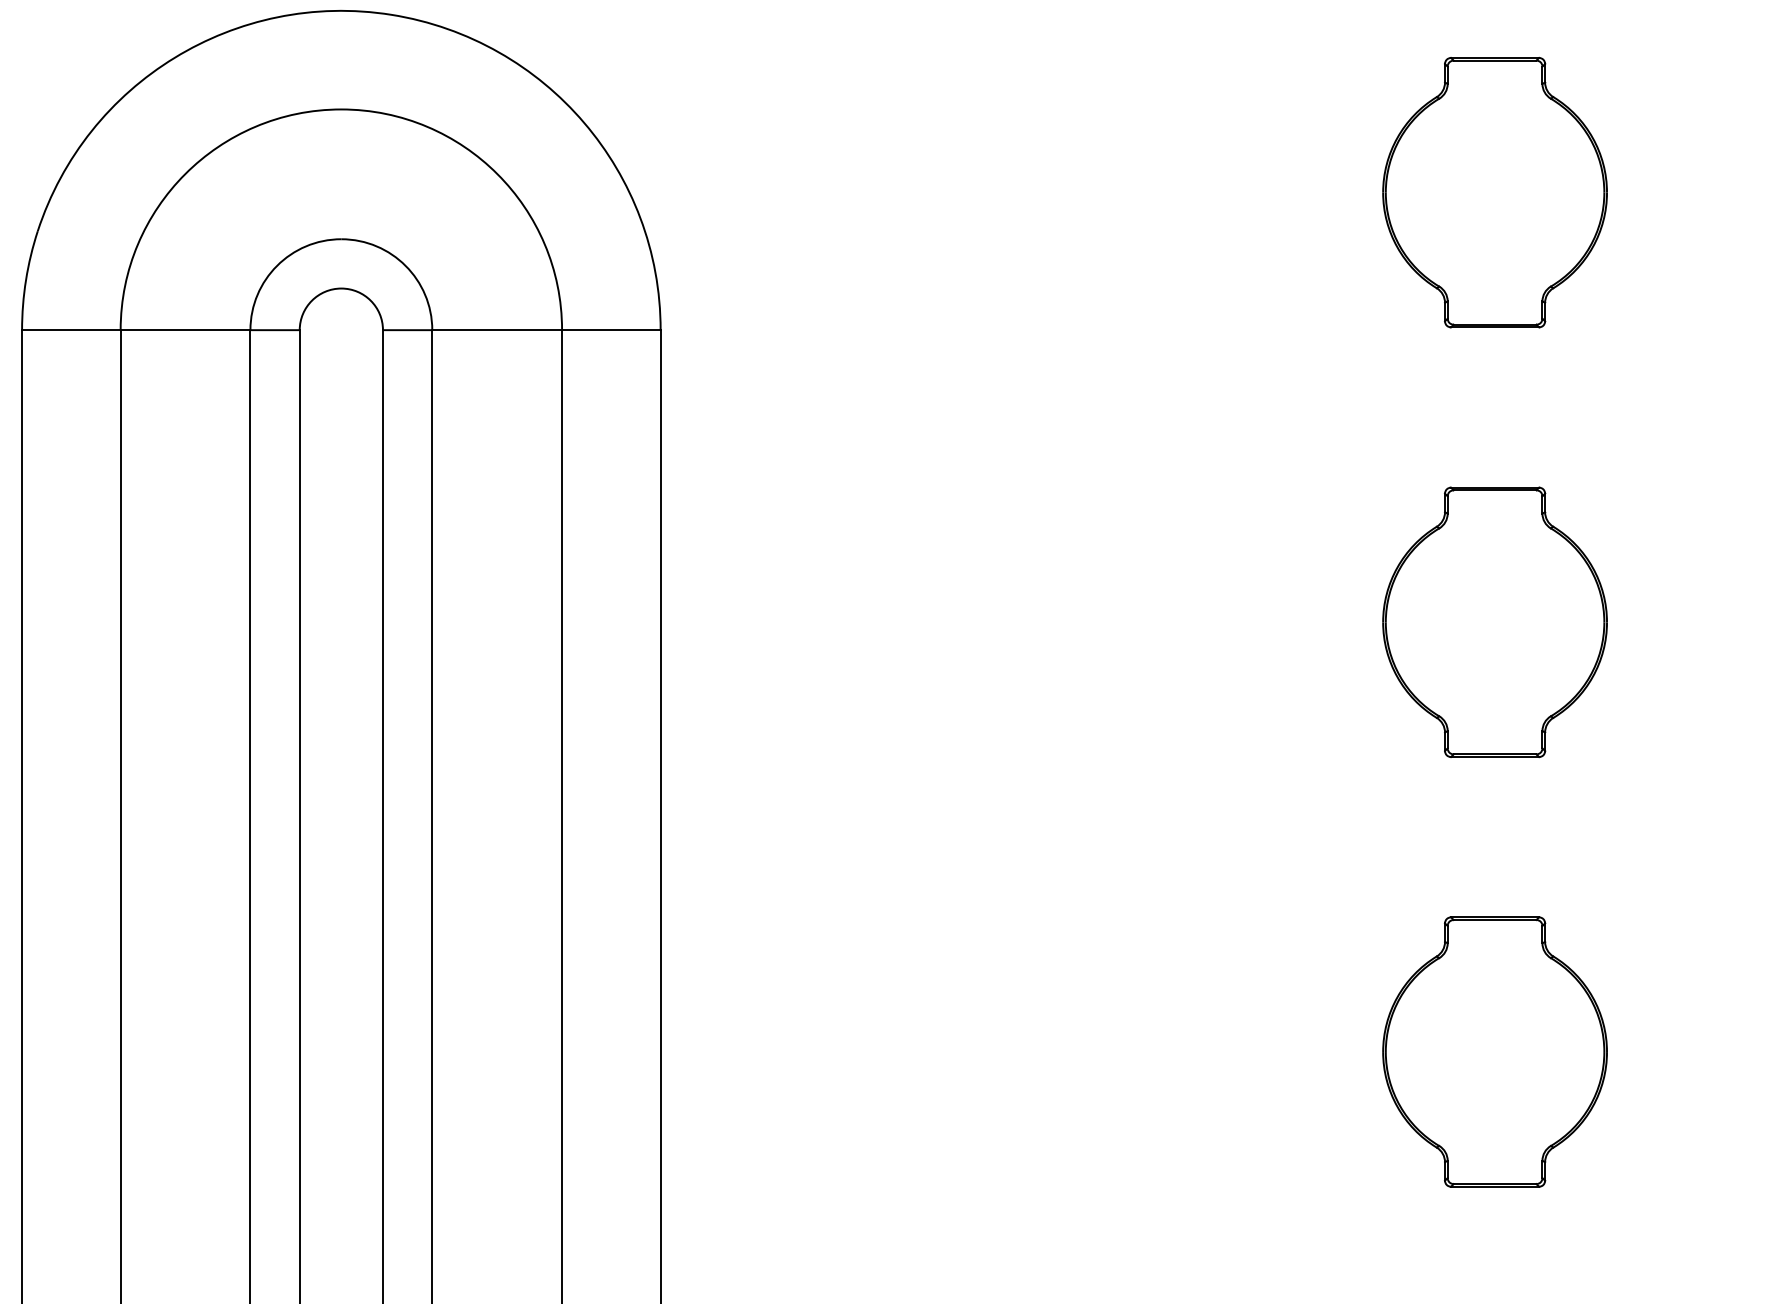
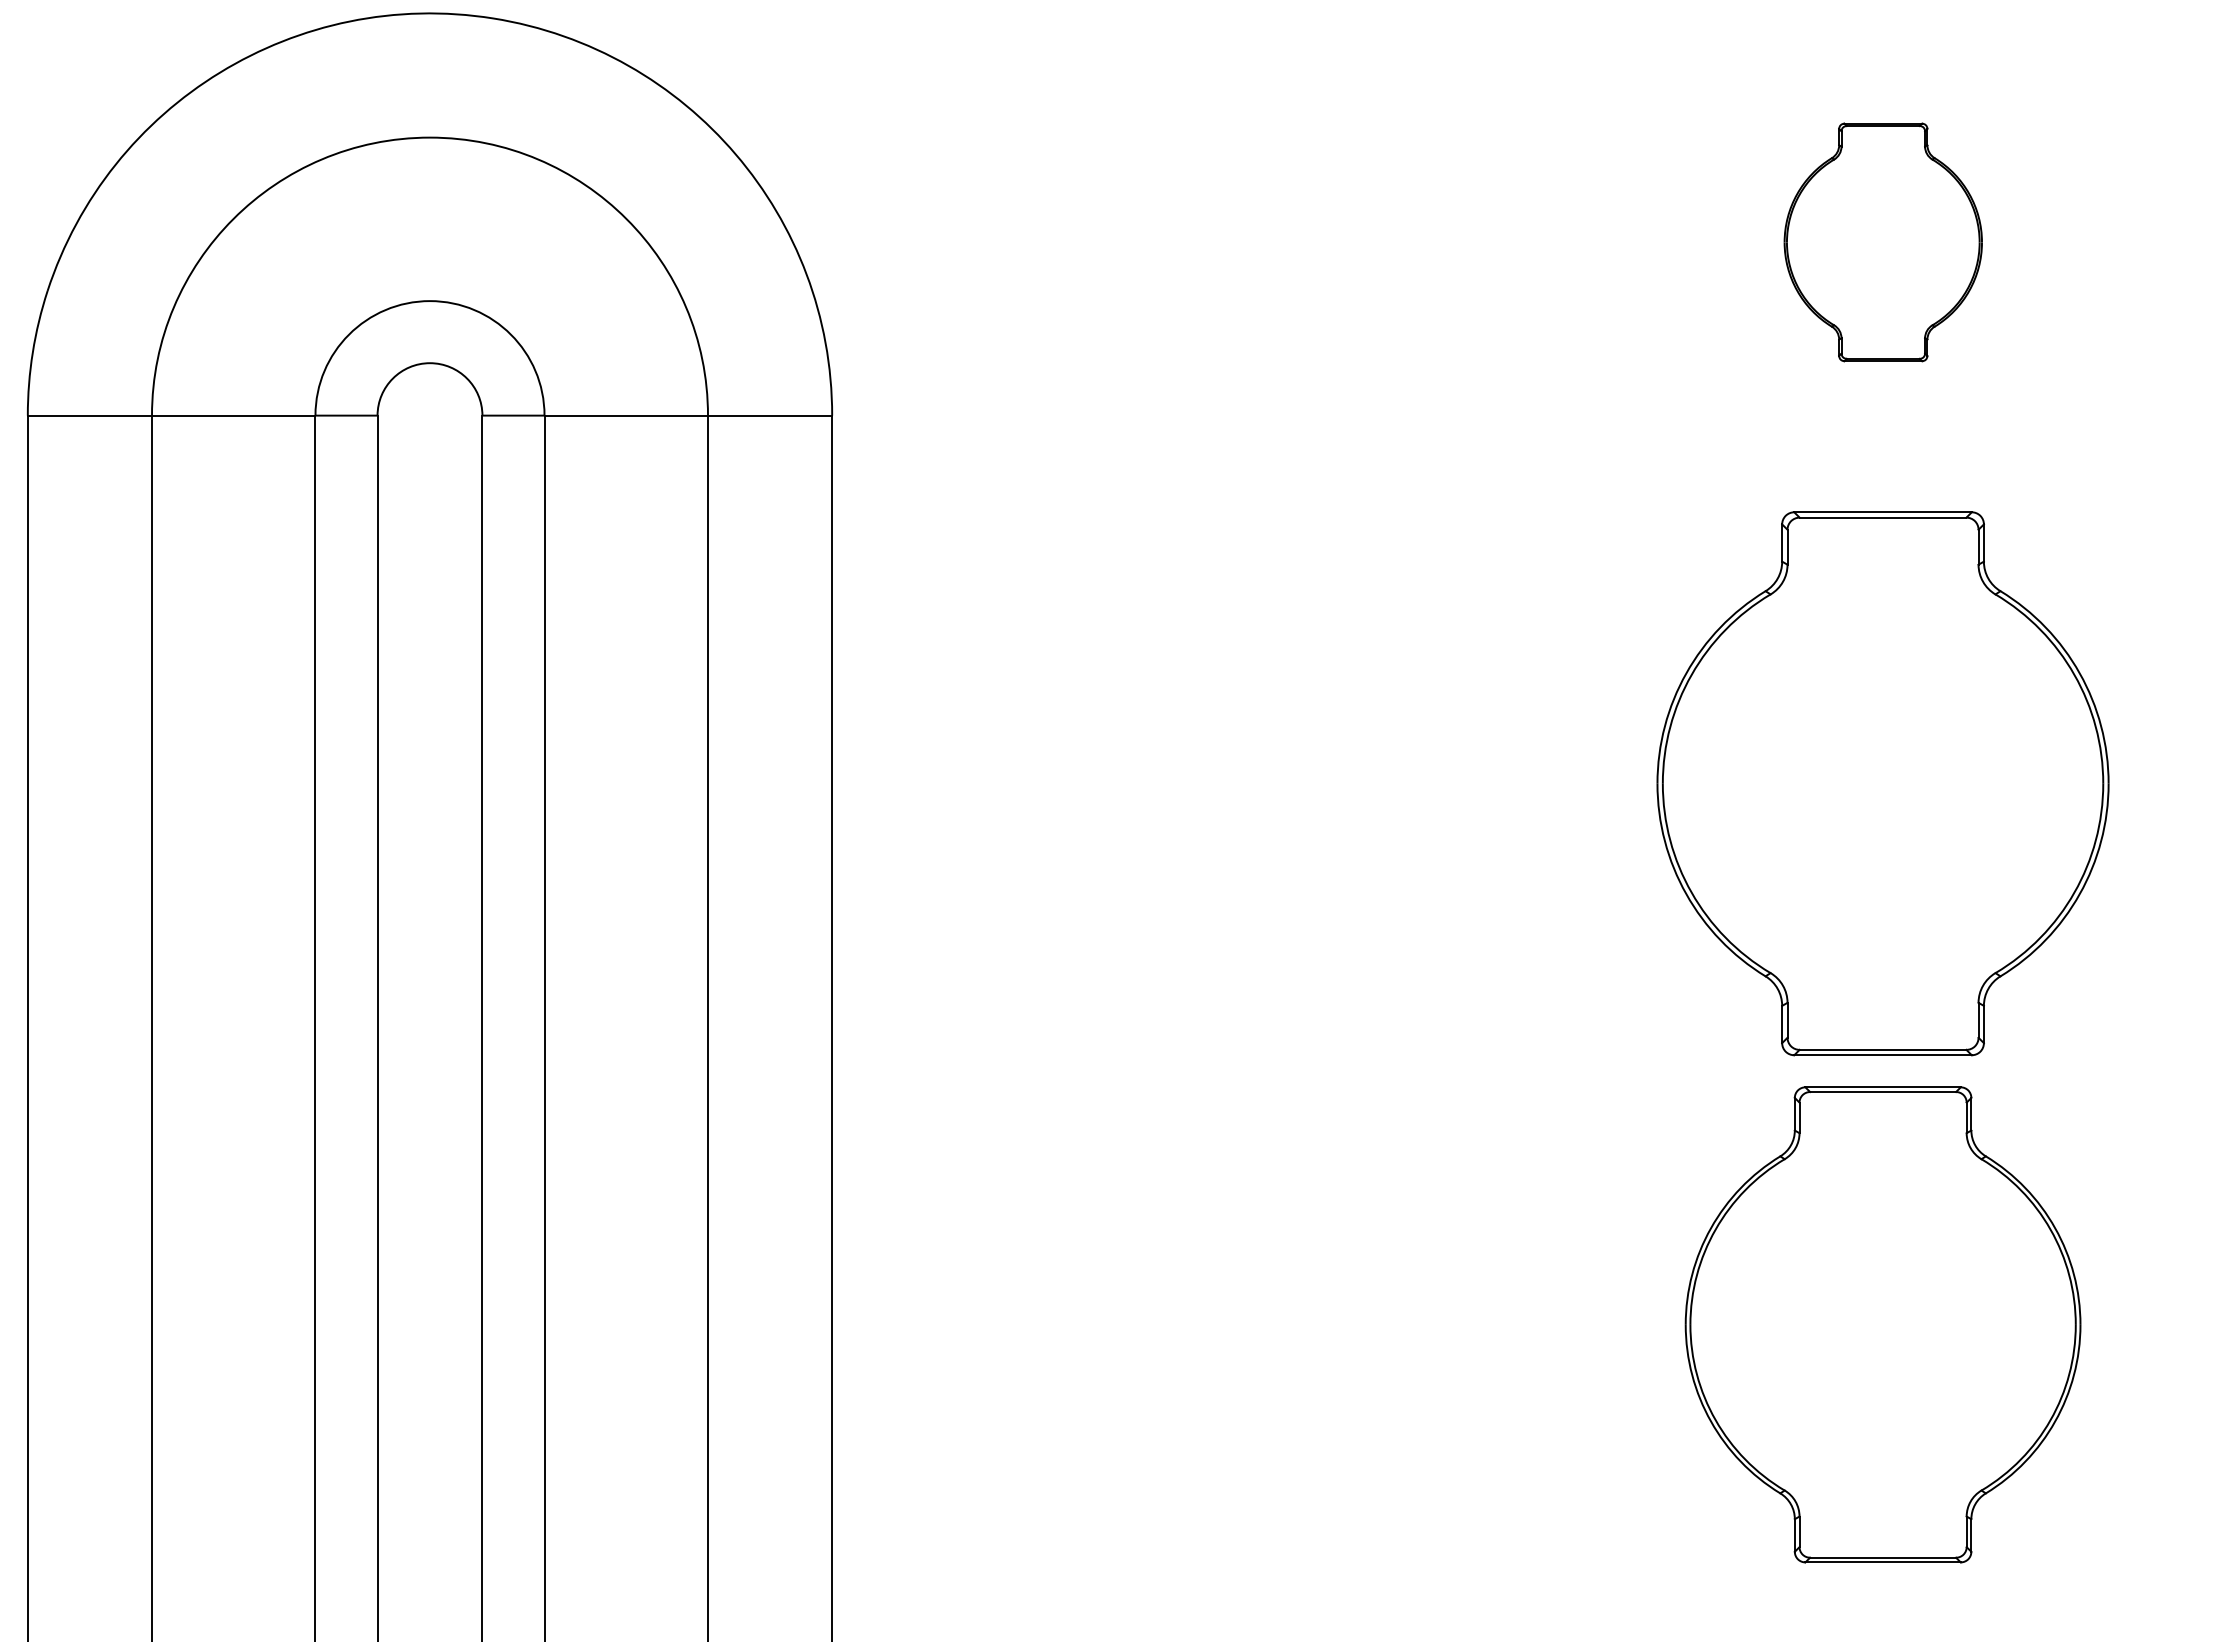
part: (1495, 192) -> (1883, 242), size x0.7
part: (1495, 622) -> (1883, 783), size x1.6
part: (1495, 1051) -> (1883, 1324), size x1.4

